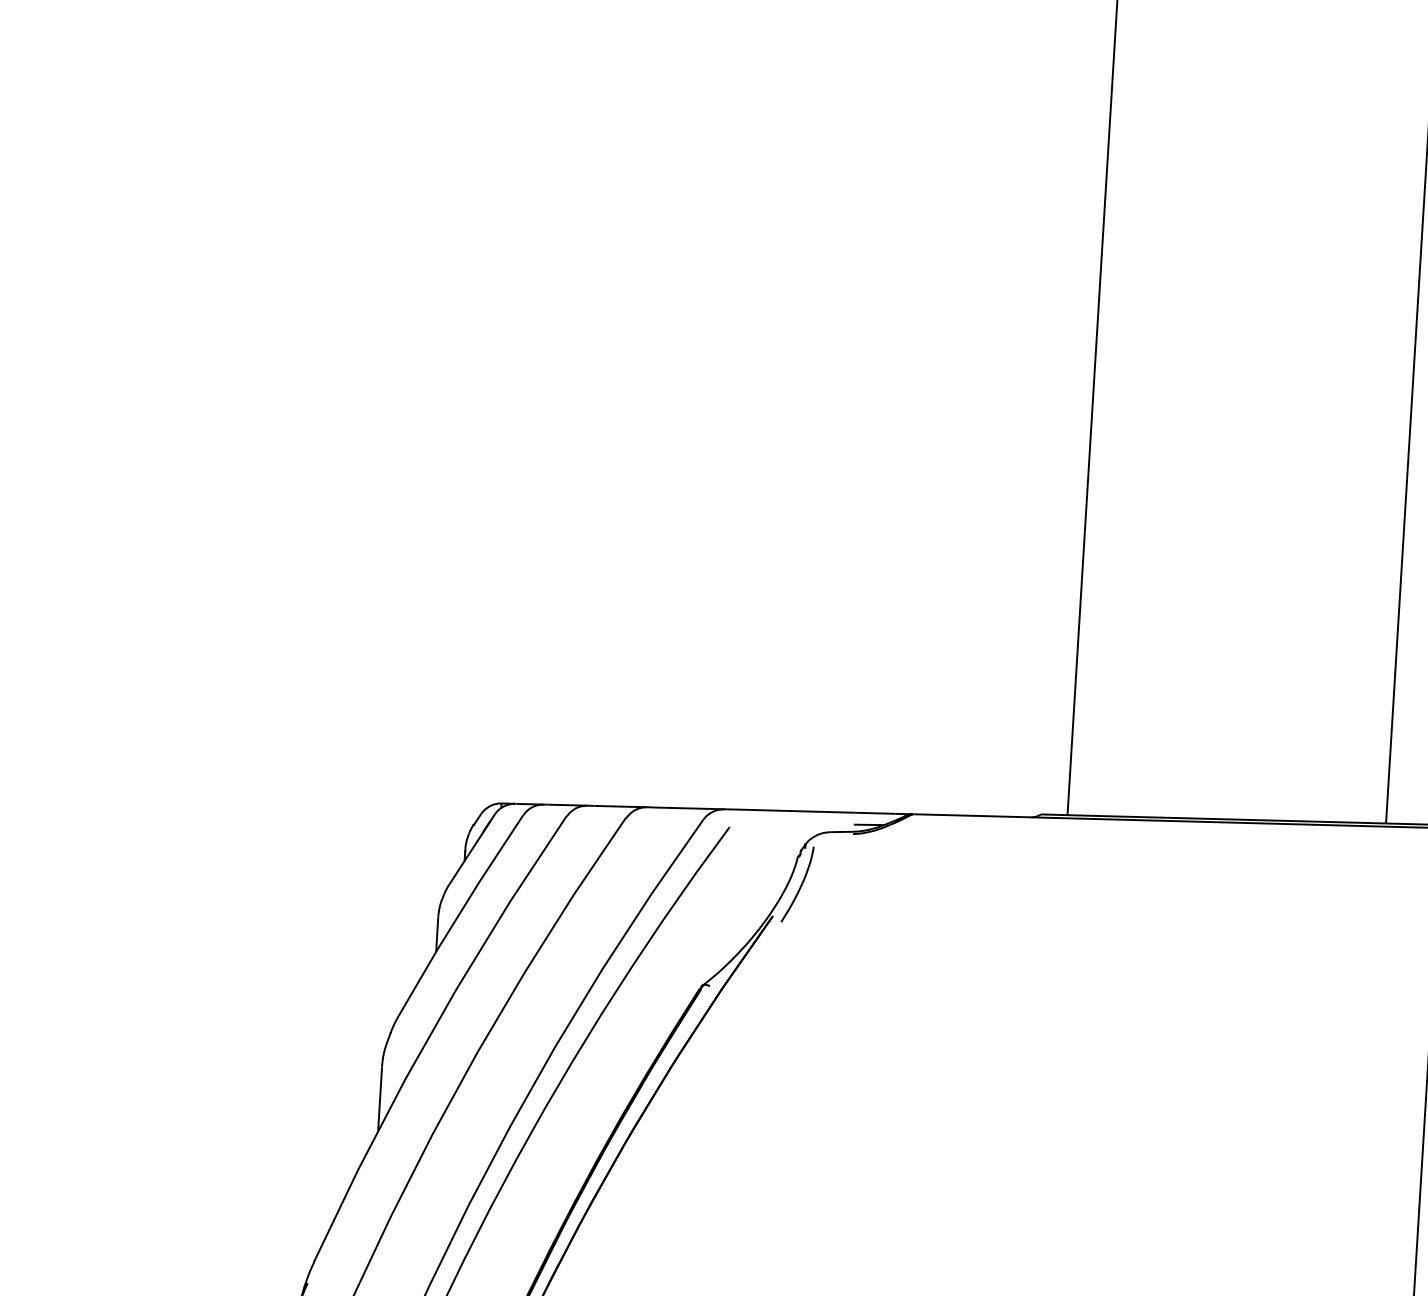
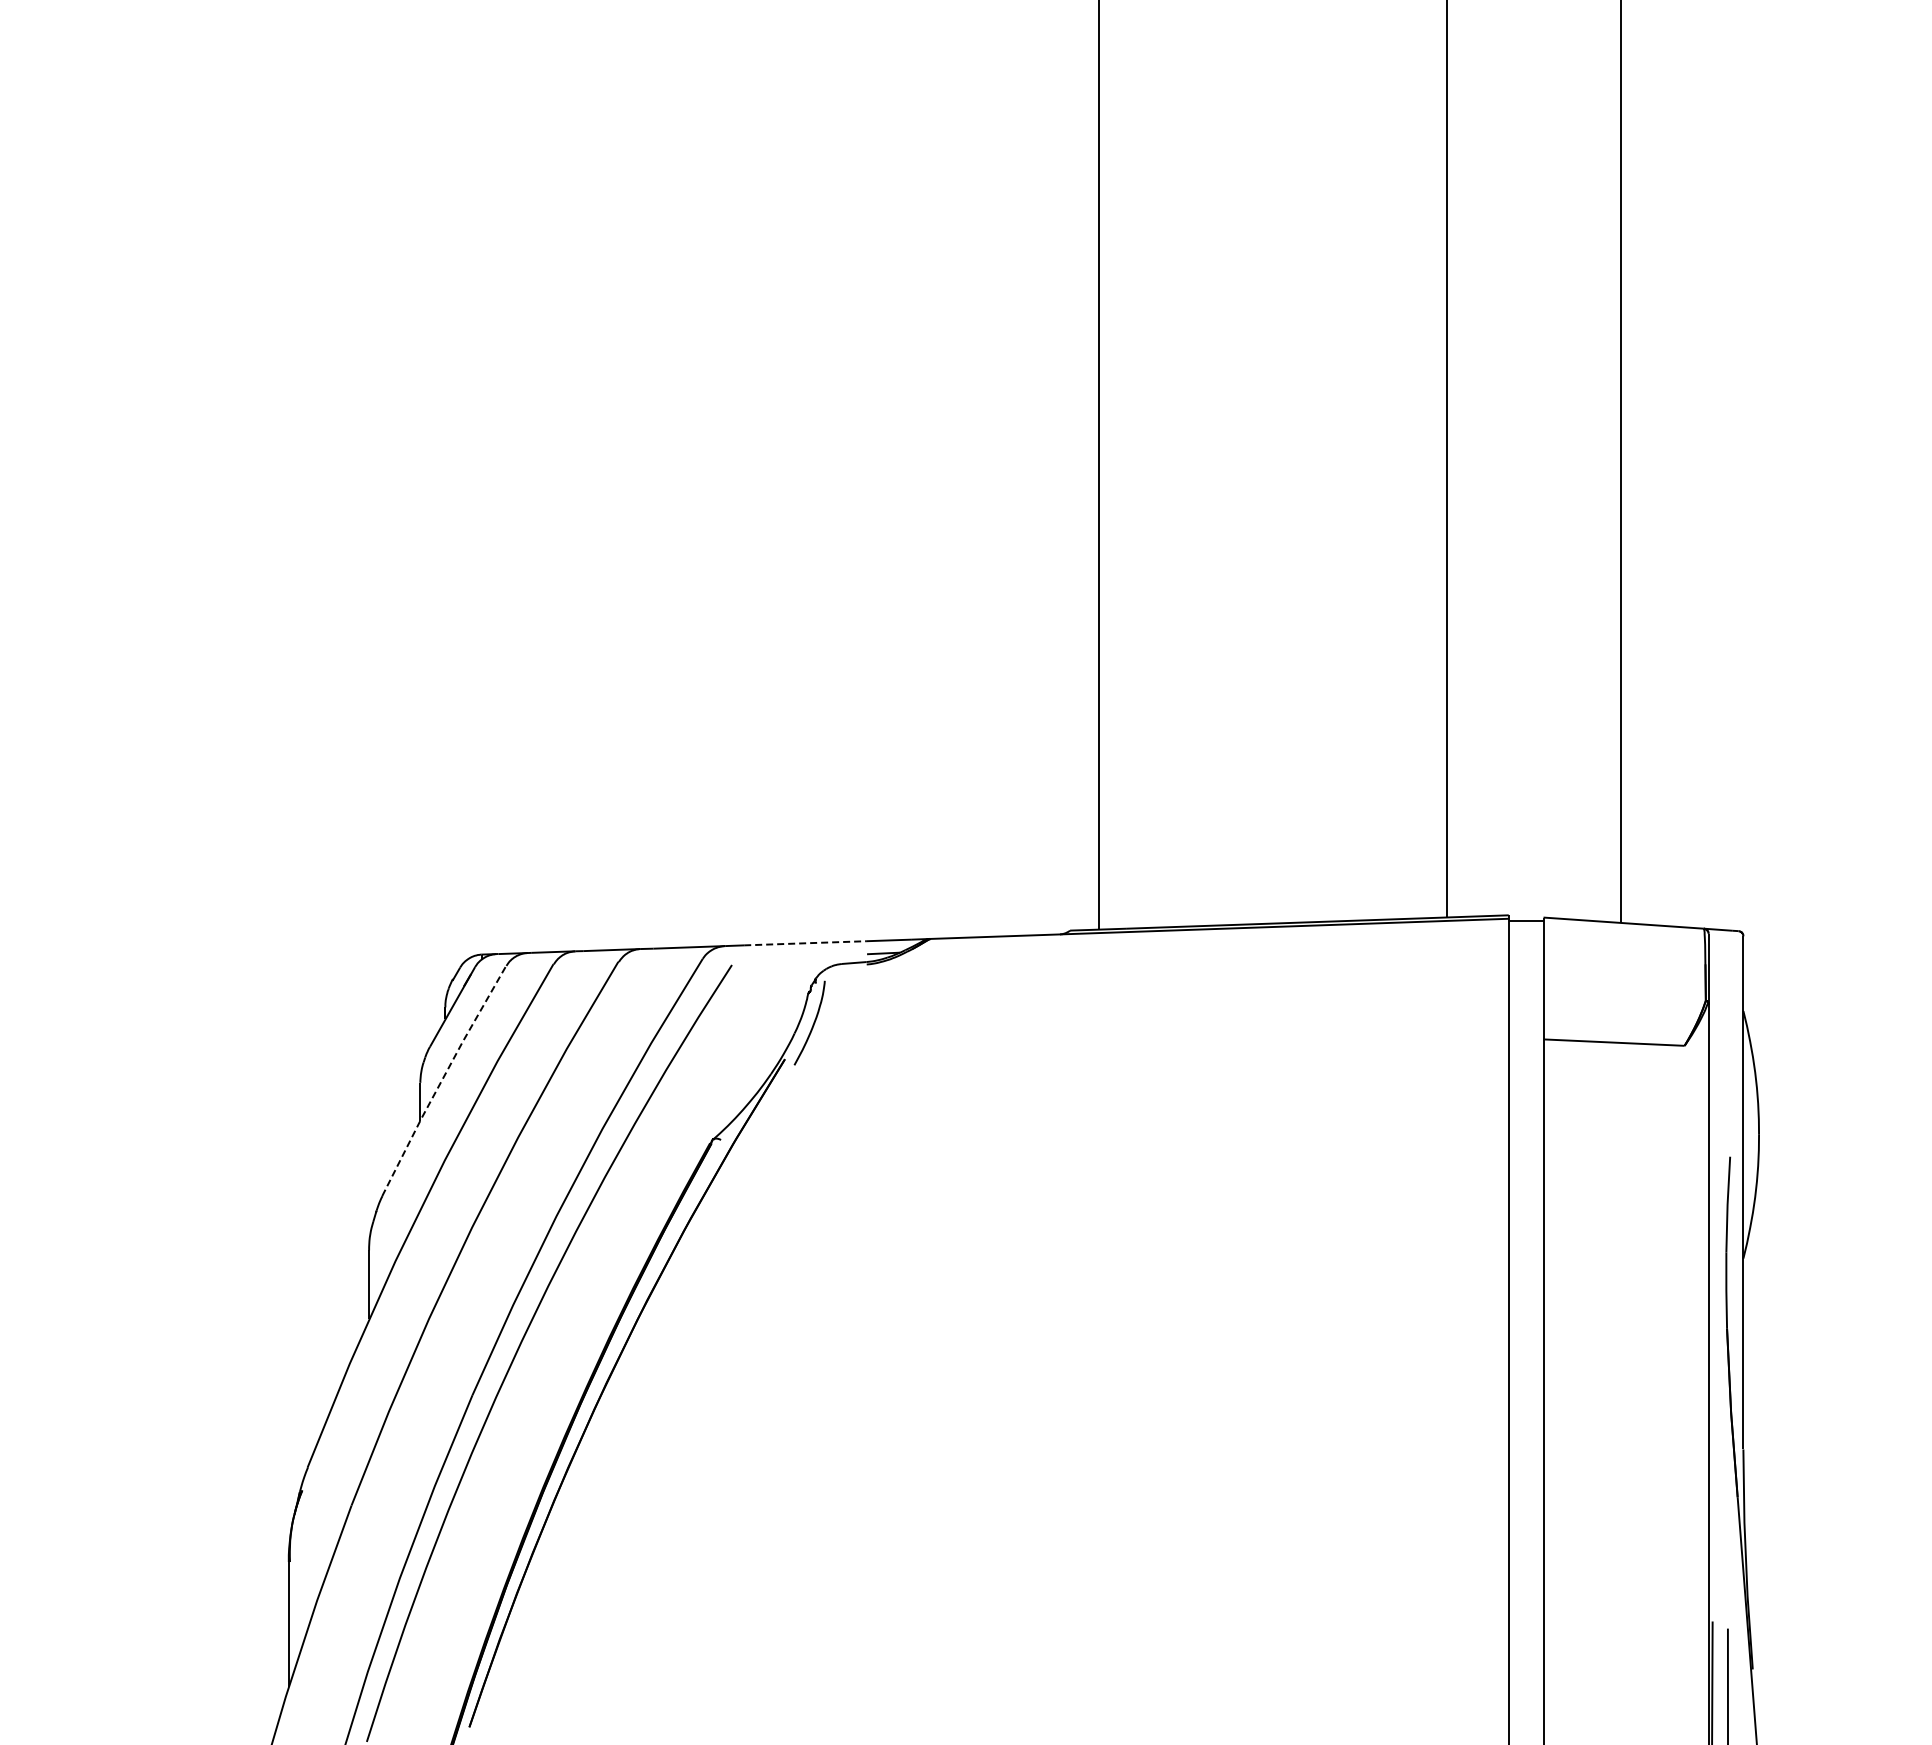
line: (799, 811) -> (806, 943), solid -> dashed
line: (458, 915) -> (442, 1079), solid -> dashed

